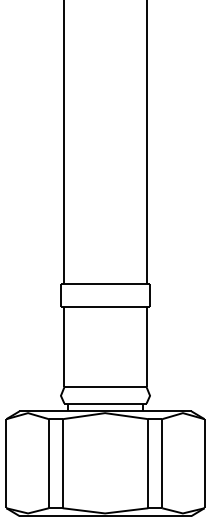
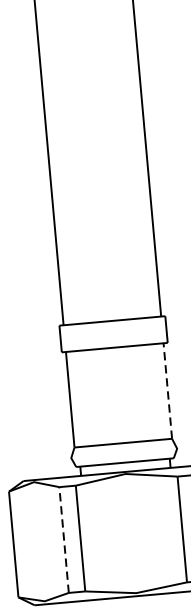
line: (146, 346) -> (167, 390), solid -> dashed
line: (48, 463) -> (63, 539), solid -> dashed

